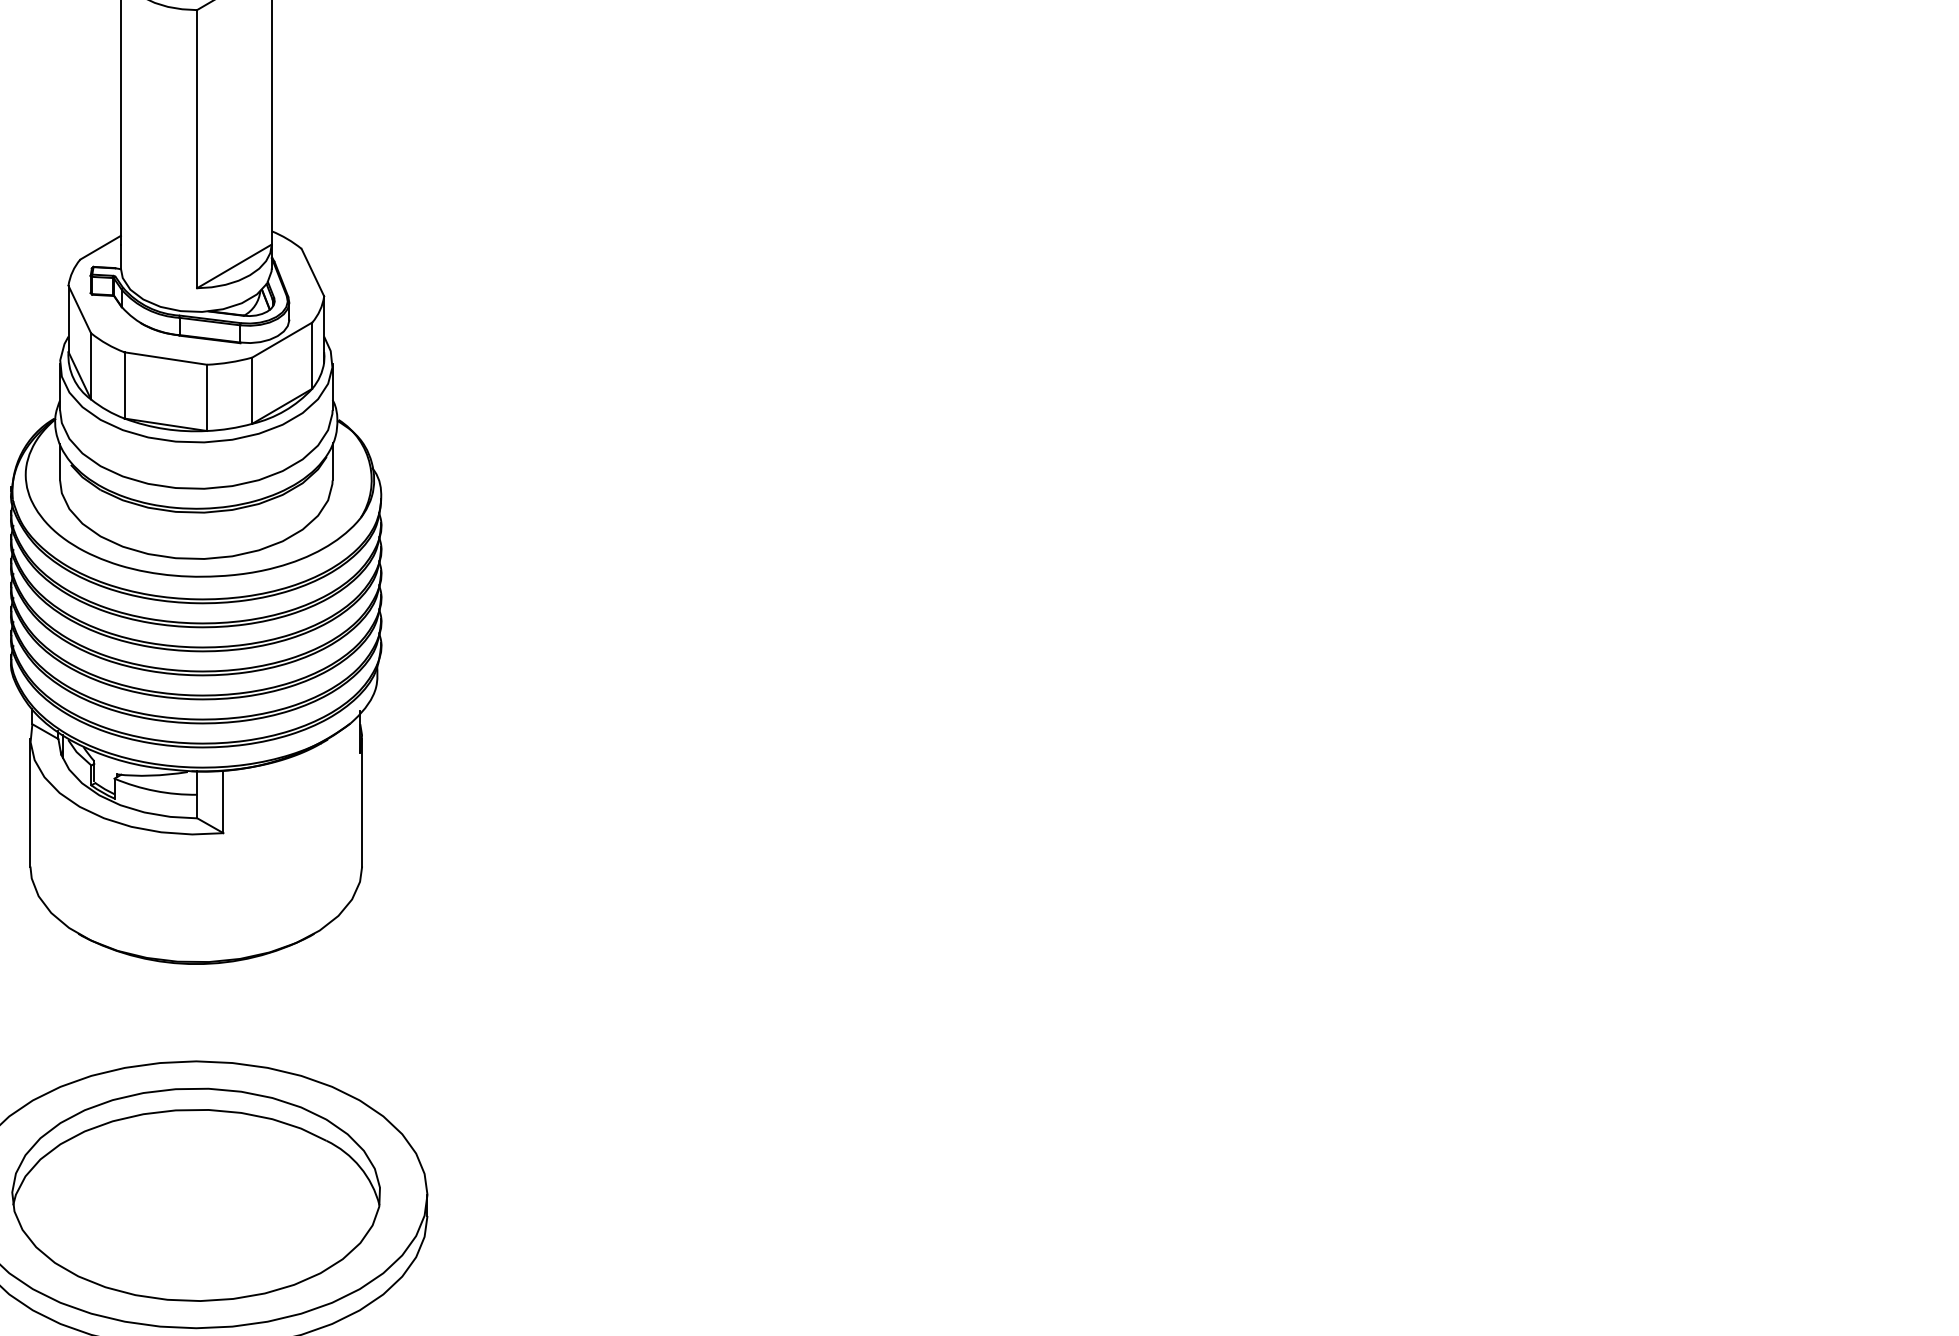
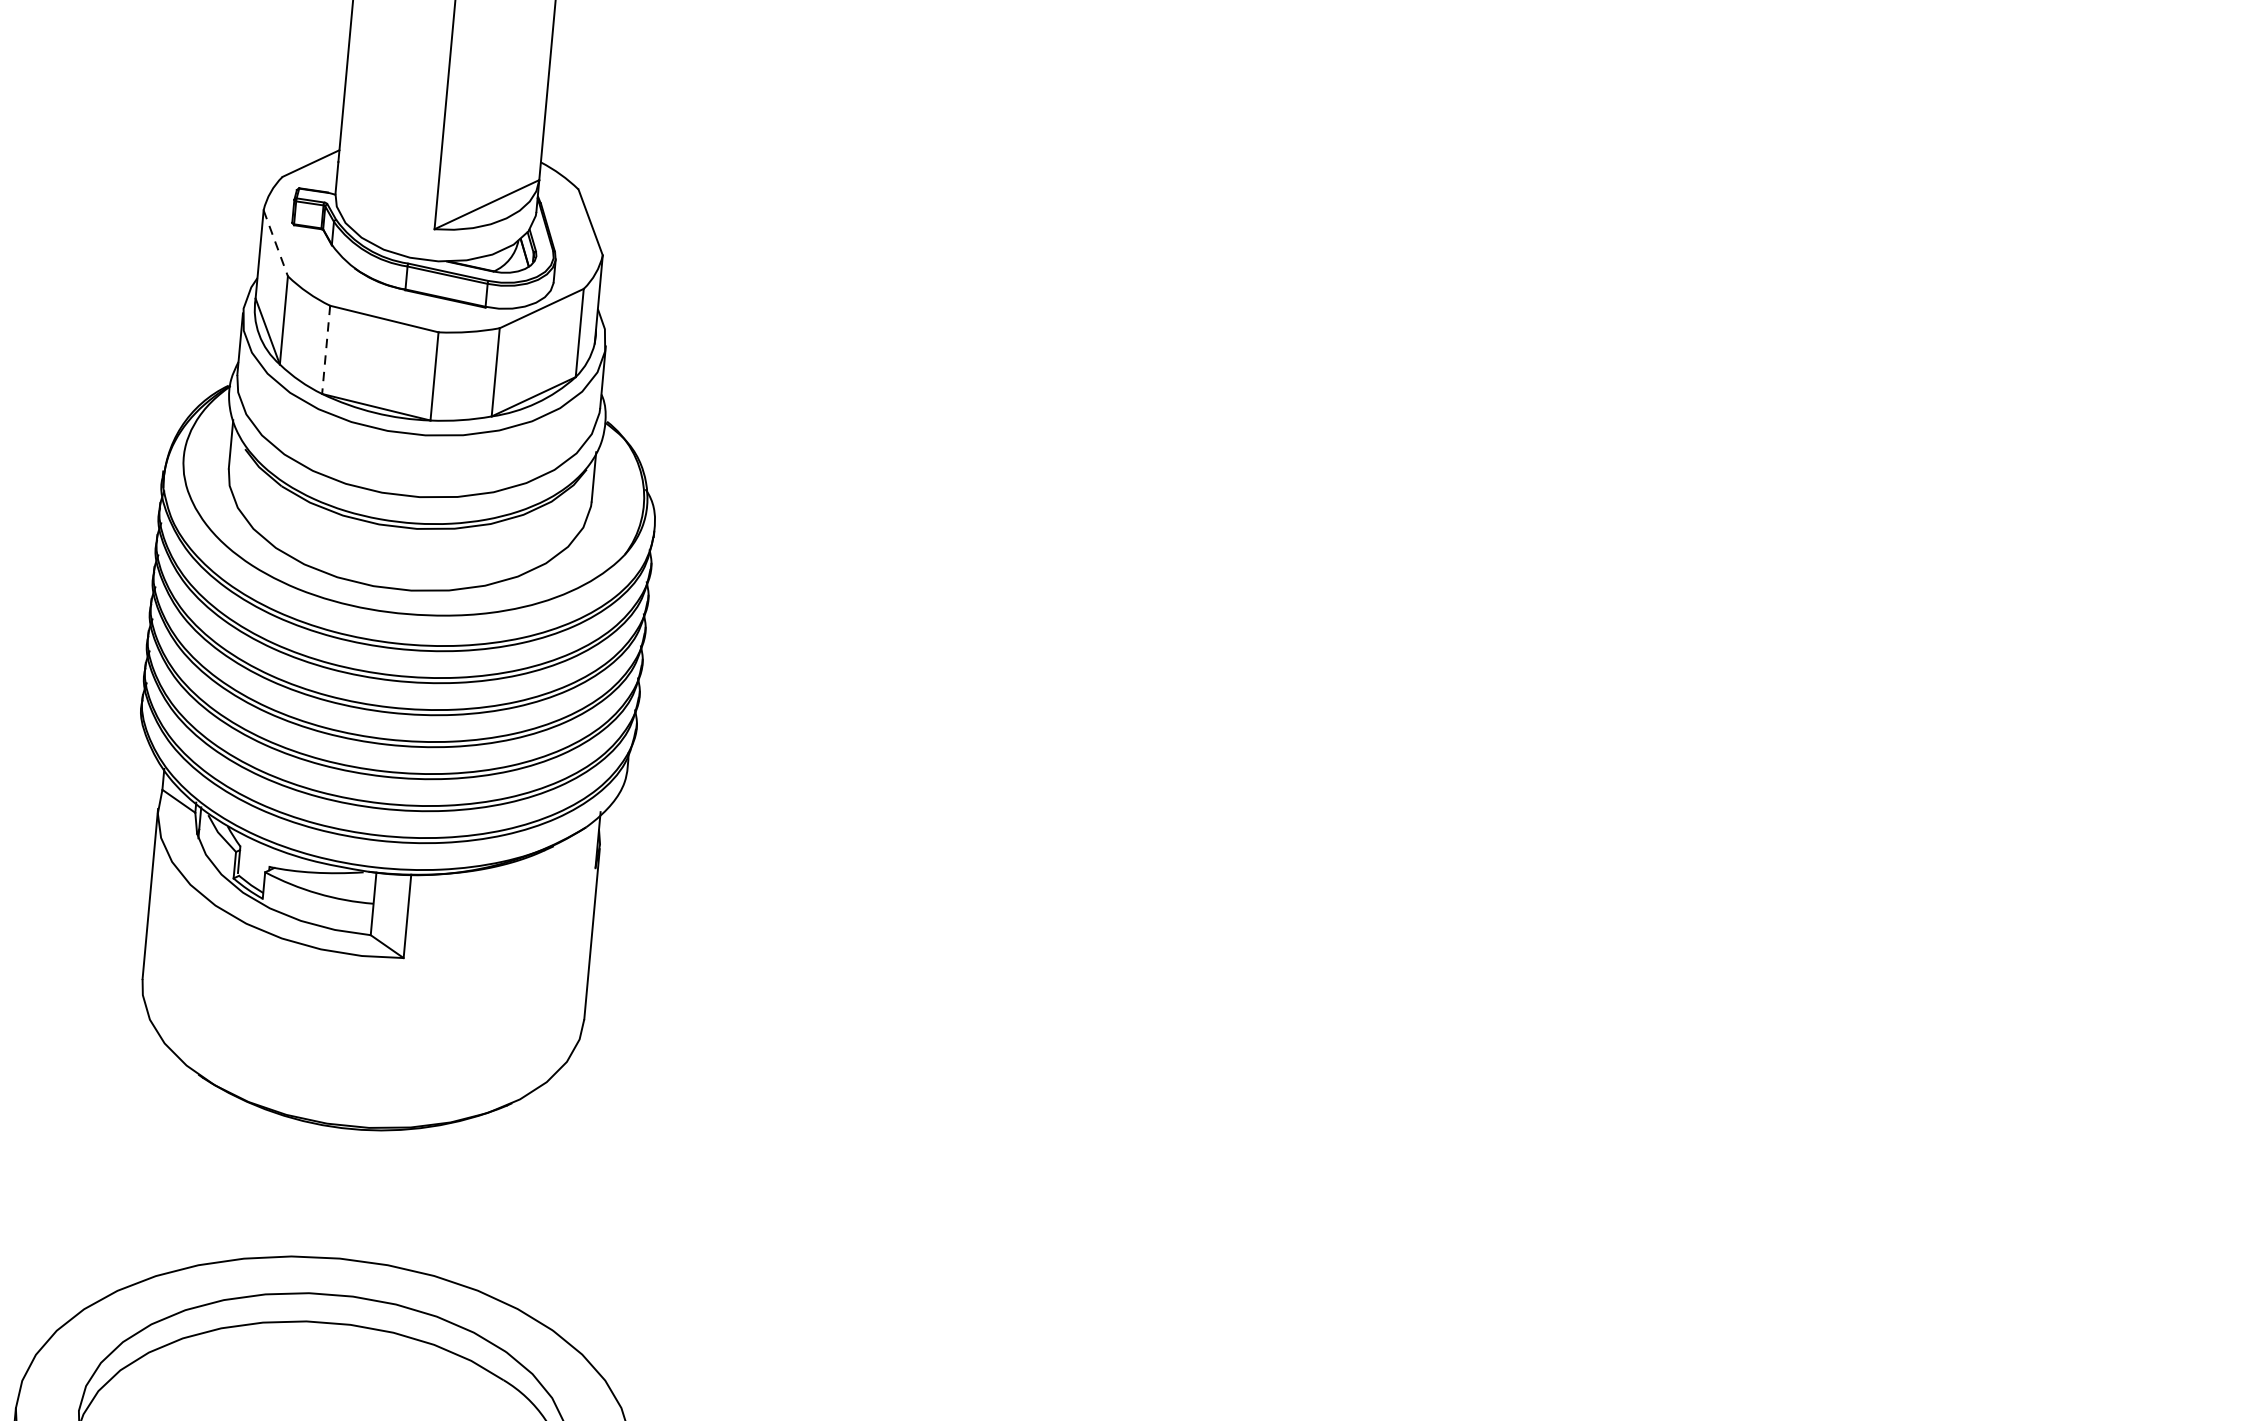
line: (80, 309) -> (276, 243), solid -> dashed
line: (124, 385) -> (326, 349), solid -> dashed

